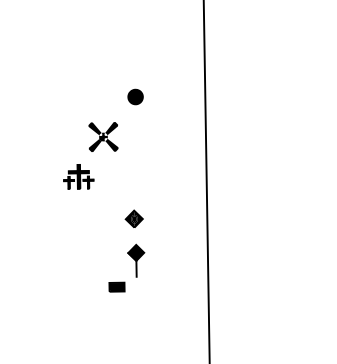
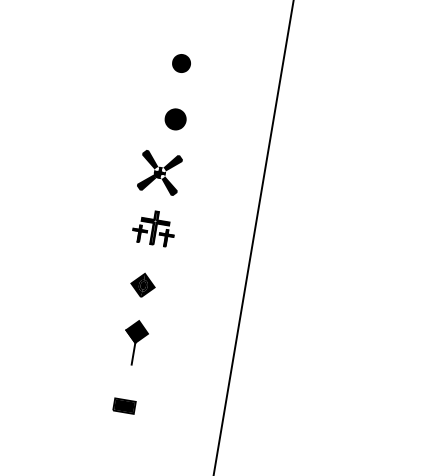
fill: (132, 56) -> (181, 63), added
part: (103, 136) -> (160, 172), moved
part: (78, 176) -> (154, 227), moved
part: (116, 286) -> (123, 405), moved

